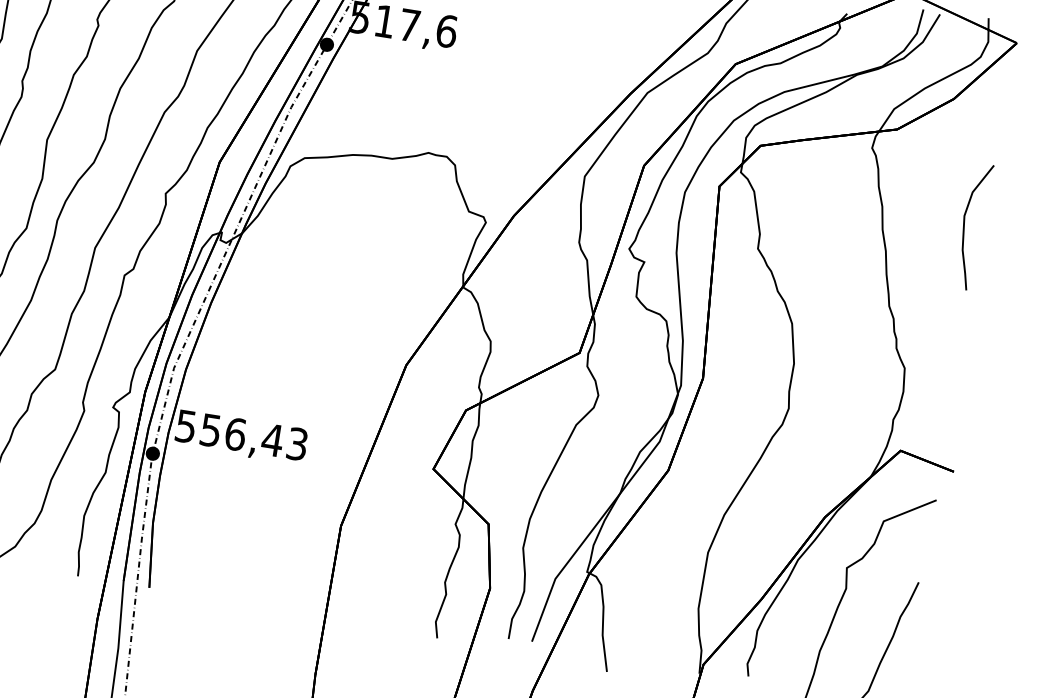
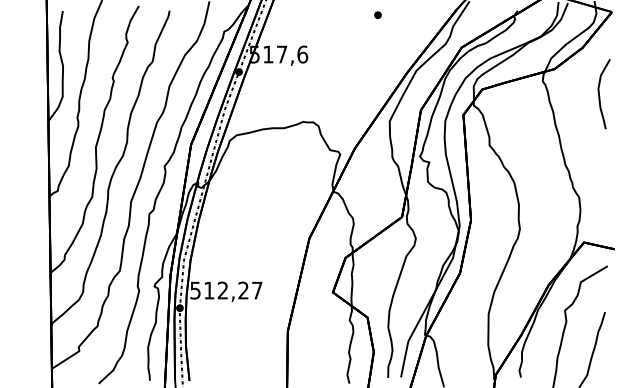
curve: (966, 229) -> (600, 96), moved
text: (254, 437) -> (233, 290), 556,43 -> 512,27

